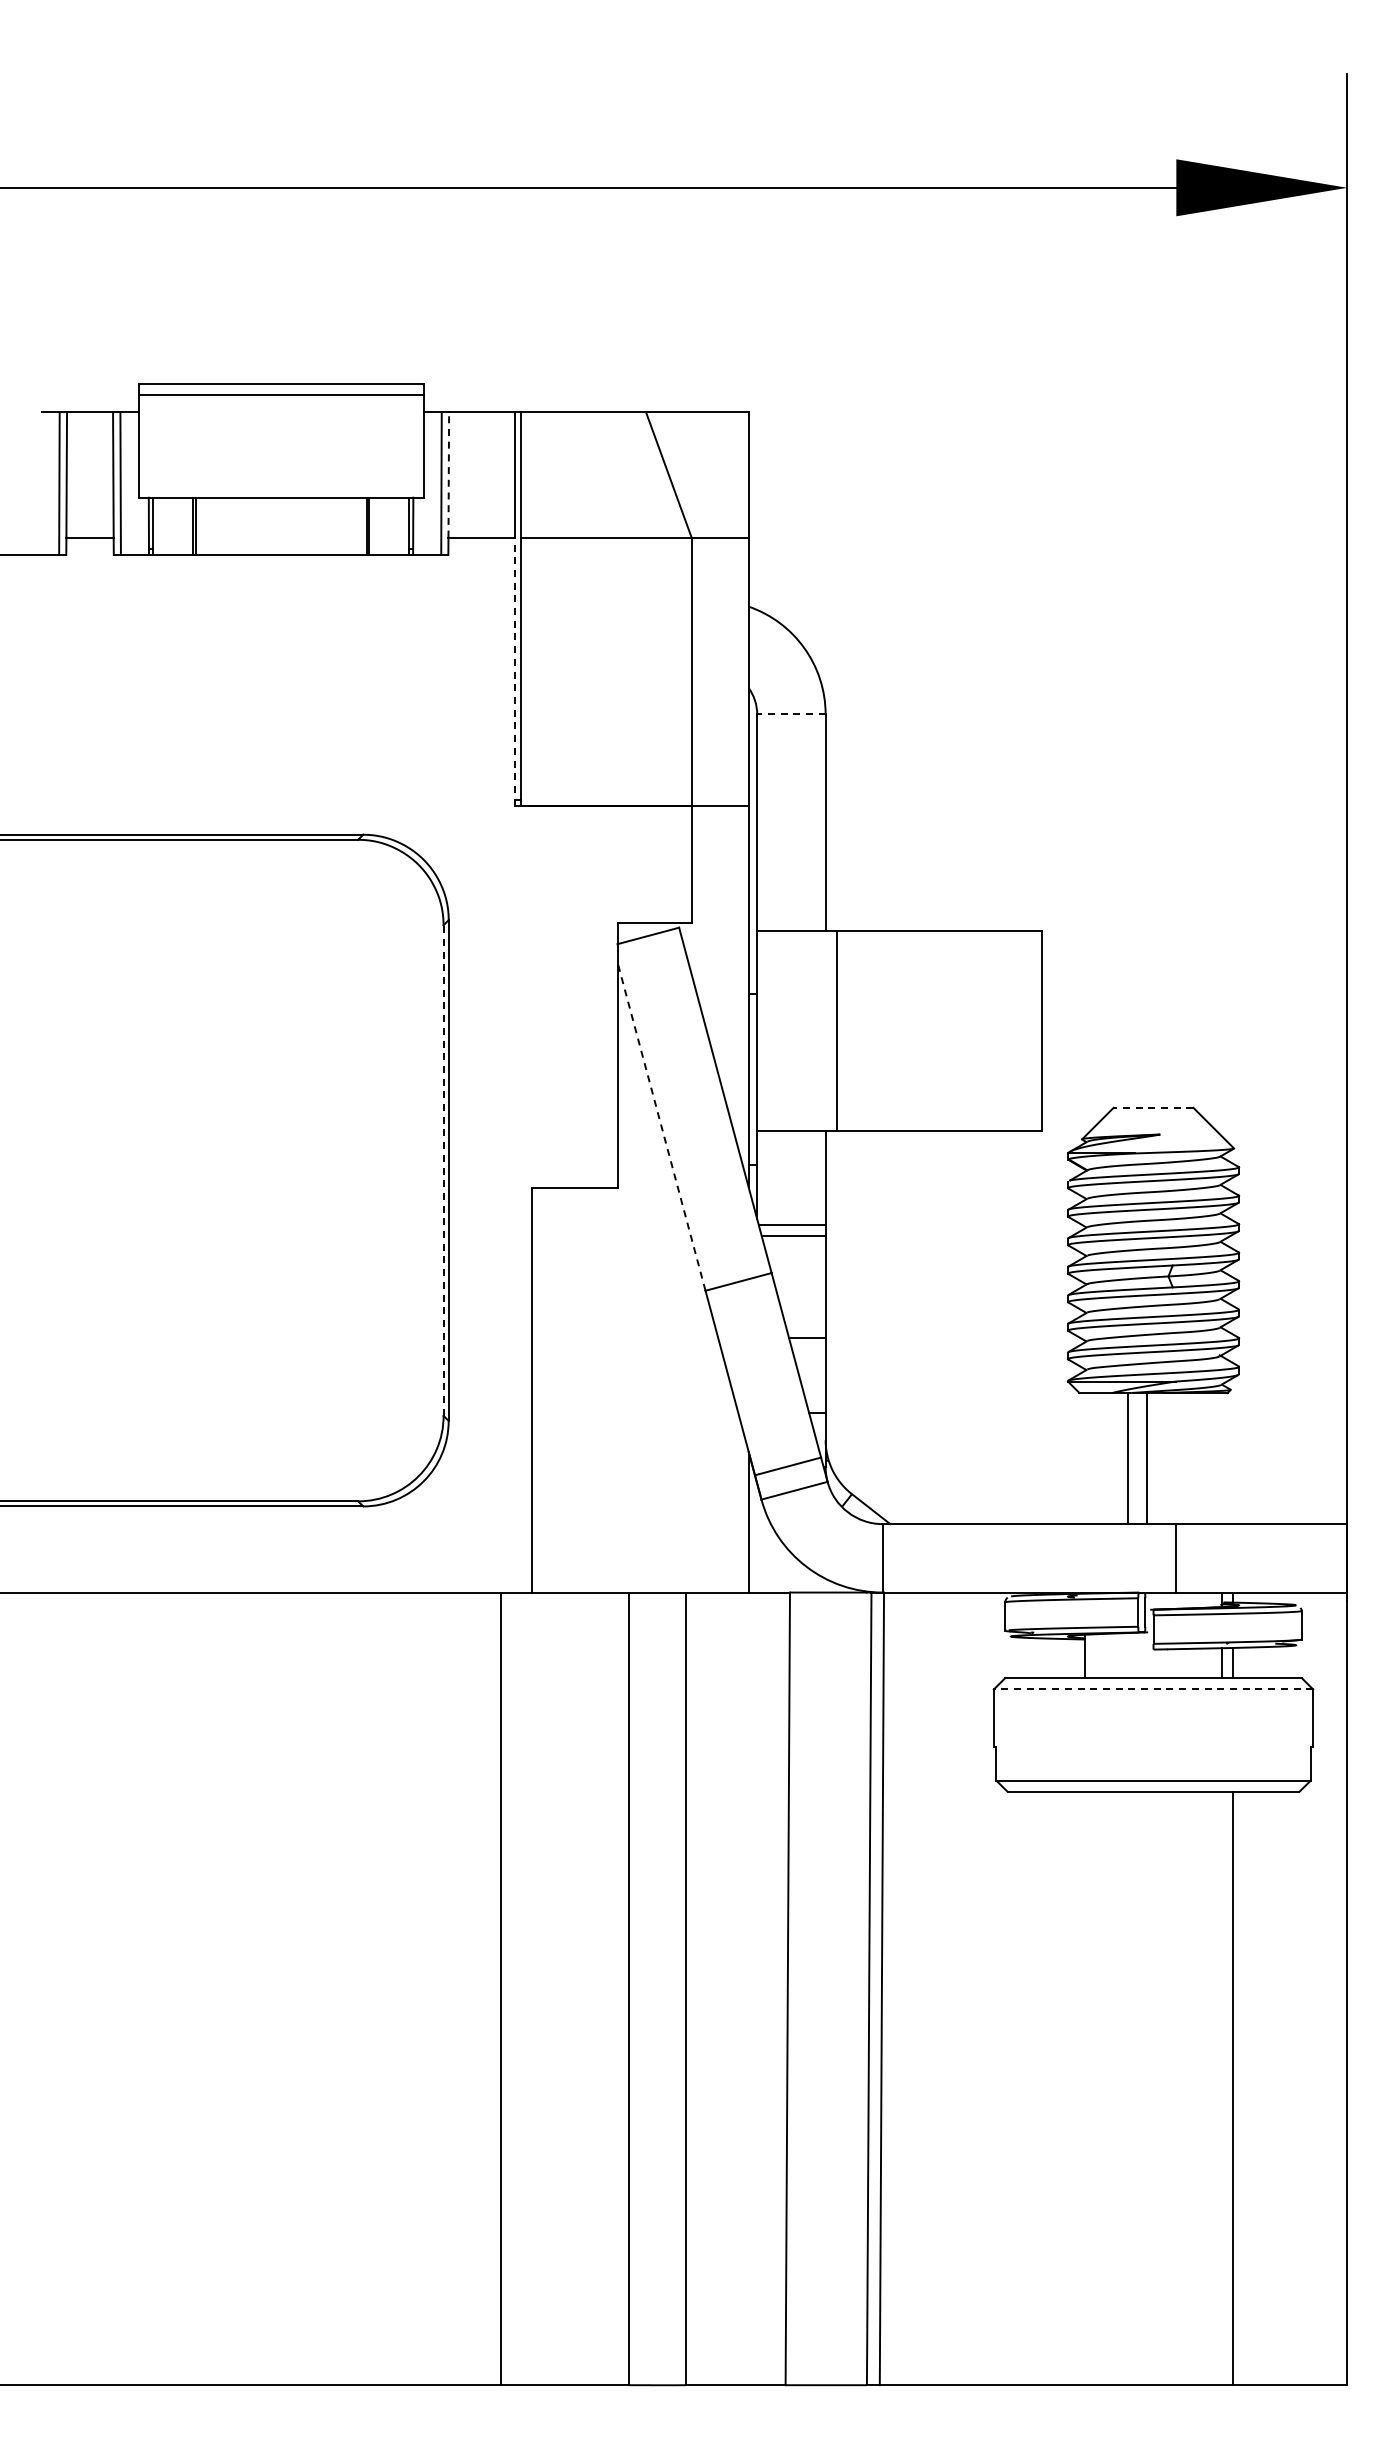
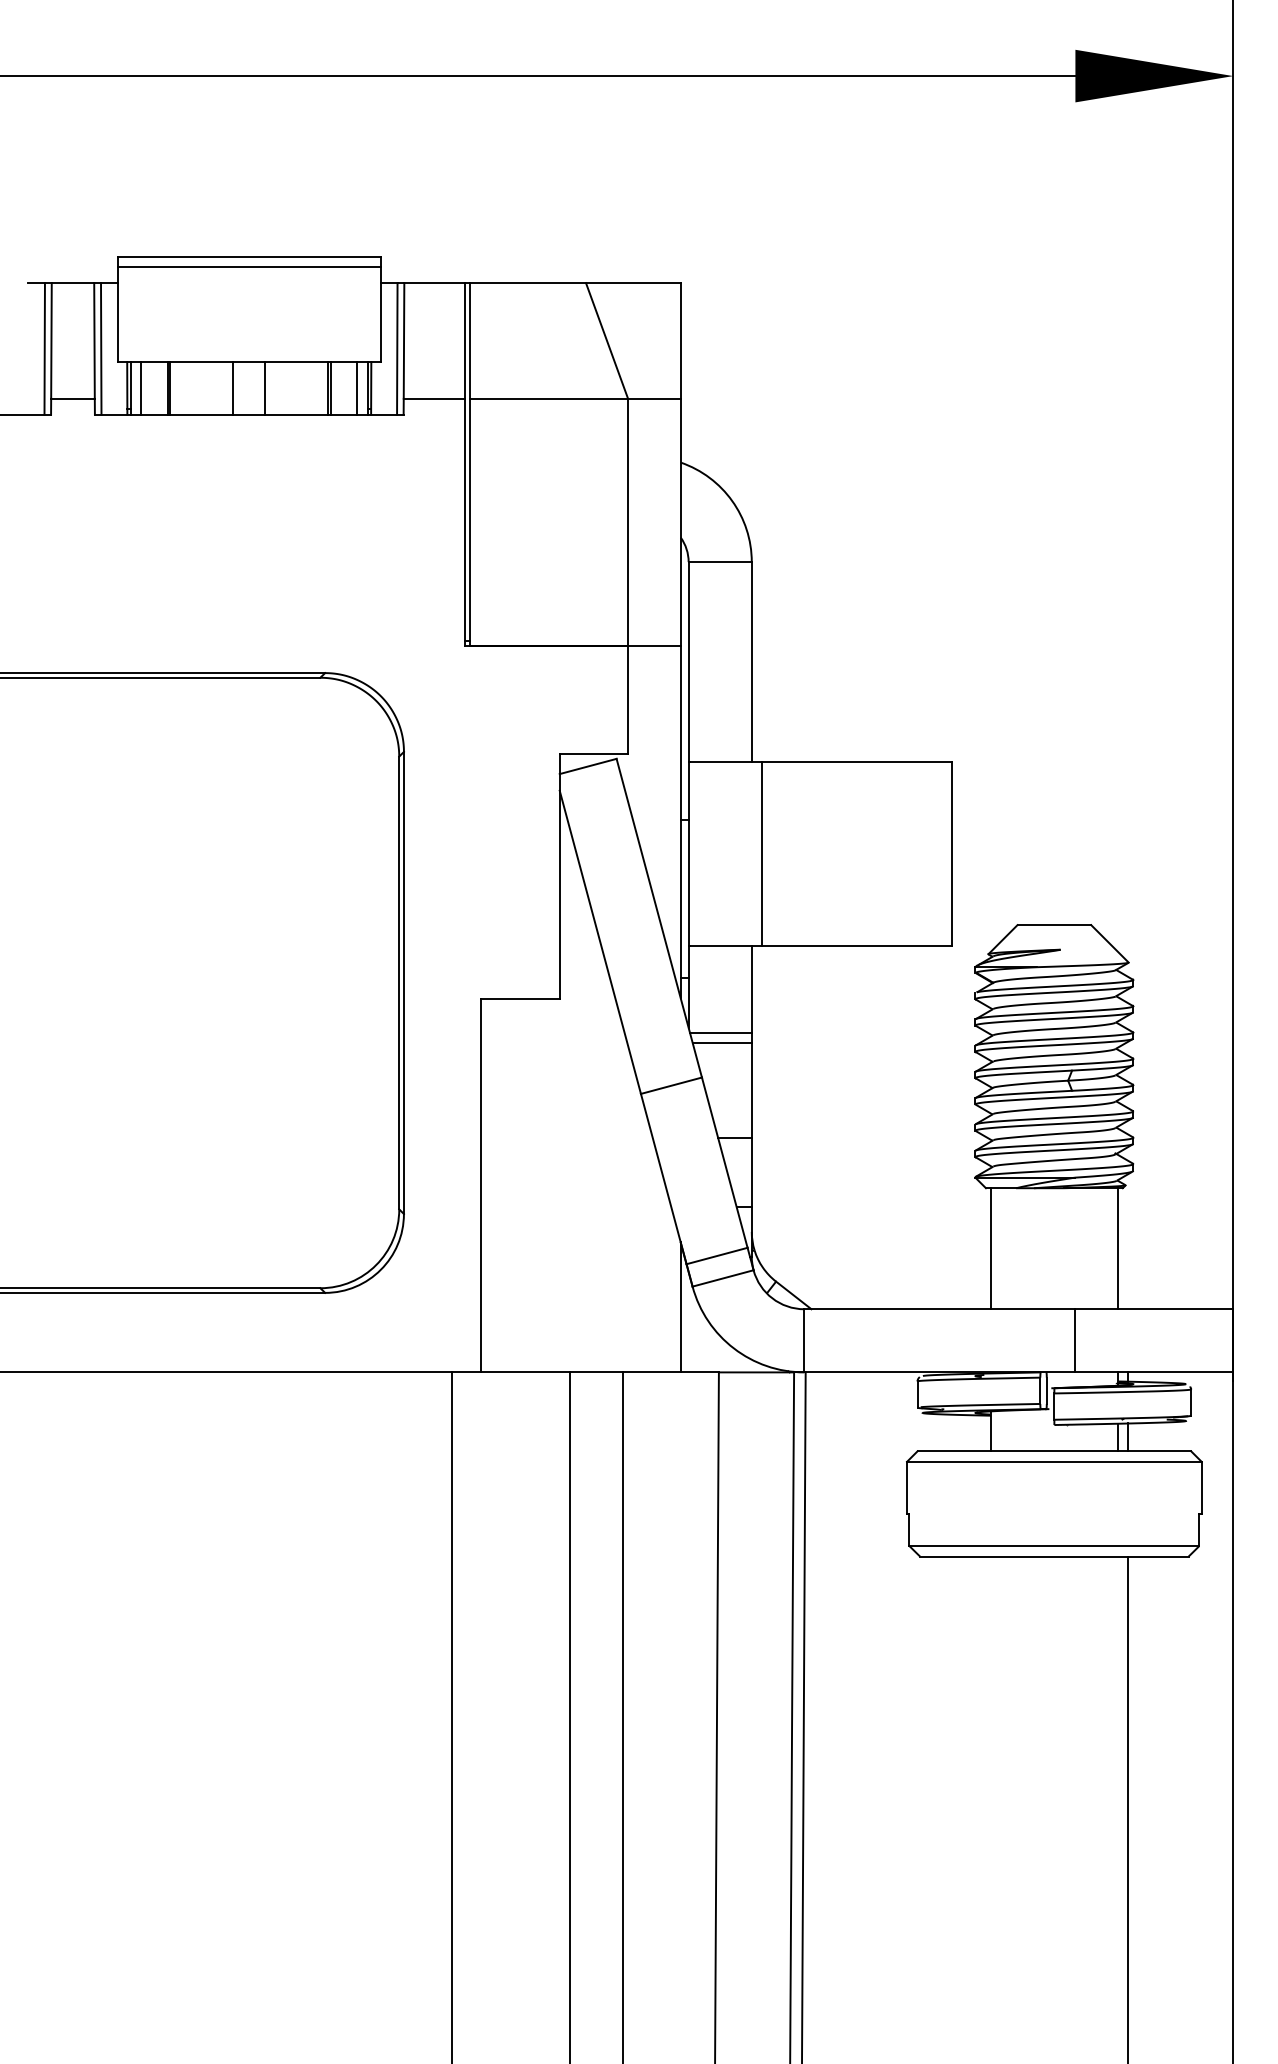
line: (448, 474) -> (403, 340), dashed -> solid
line: (164, 525) -> (141, 387), added
line: (263, 525) -> (233, 387), added
line: (298, 525) -> (265, 387), added
line: (397, 525) -> (356, 387), added
line: (514, 671) -> (464, 522), dashed -> solid
line: (790, 714) -> (719, 562), dashed -> solid
line: (1153, 1107) -> (1054, 924), dashed -> solid
line: (661, 1126) -> (600, 942), dashed -> solid
line: (443, 1170) -> (399, 982), dashed -> solid
line: (1128, 1458) -> (991, 1248), moved
line: (1146, 1458) -> (1117, 1248), moved
line: (1153, 1689) -> (1054, 1461), dashed -> solid

